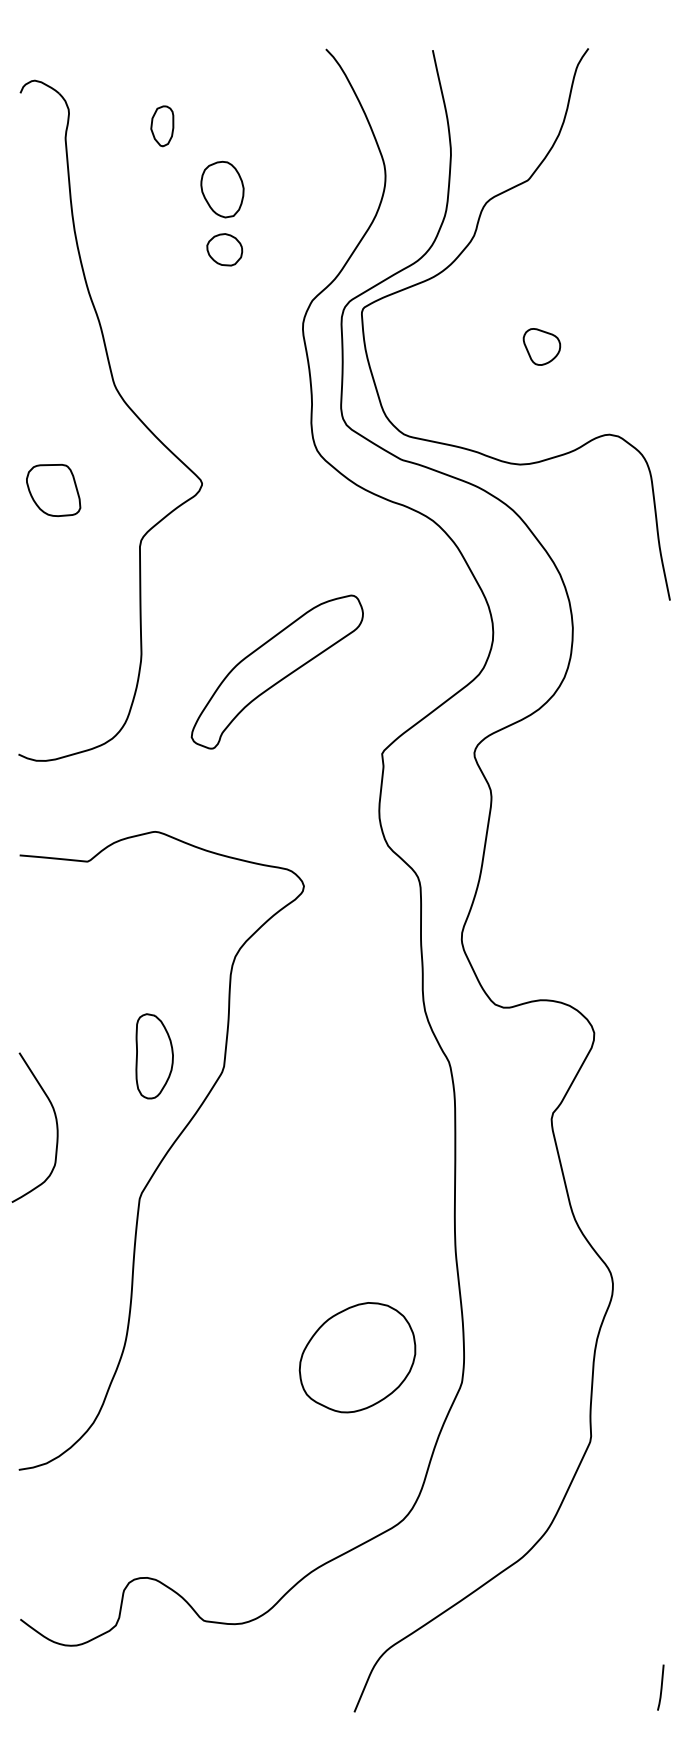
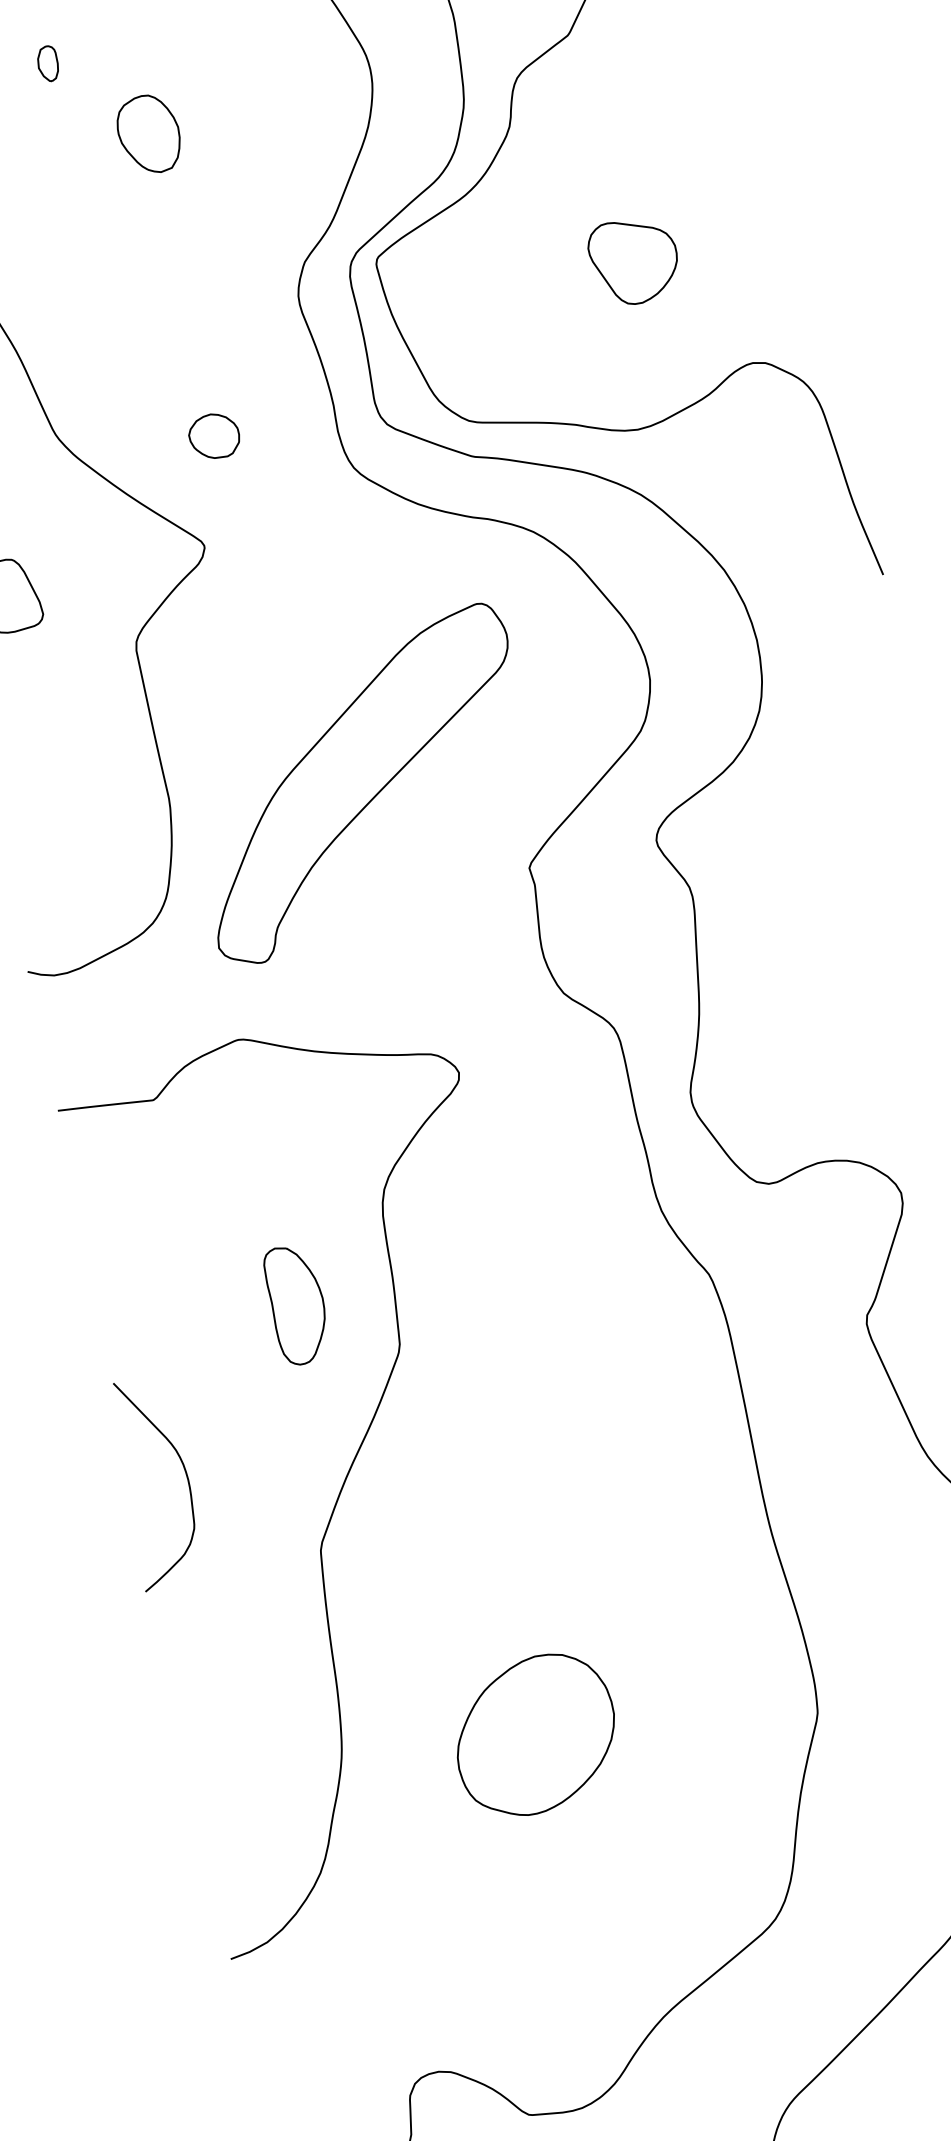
part: (161, 125) -> (46, 63), size x0.62
part: (224, 249) -> (213, 436), moved
part: (541, 346) -> (633, 260), size x1.67
part: (277, 671) -> (361, 783), size x1.43
part: (154, 1056) -> (297, 1304), moved
part: (357, 1357) -> (535, 1734), moved

